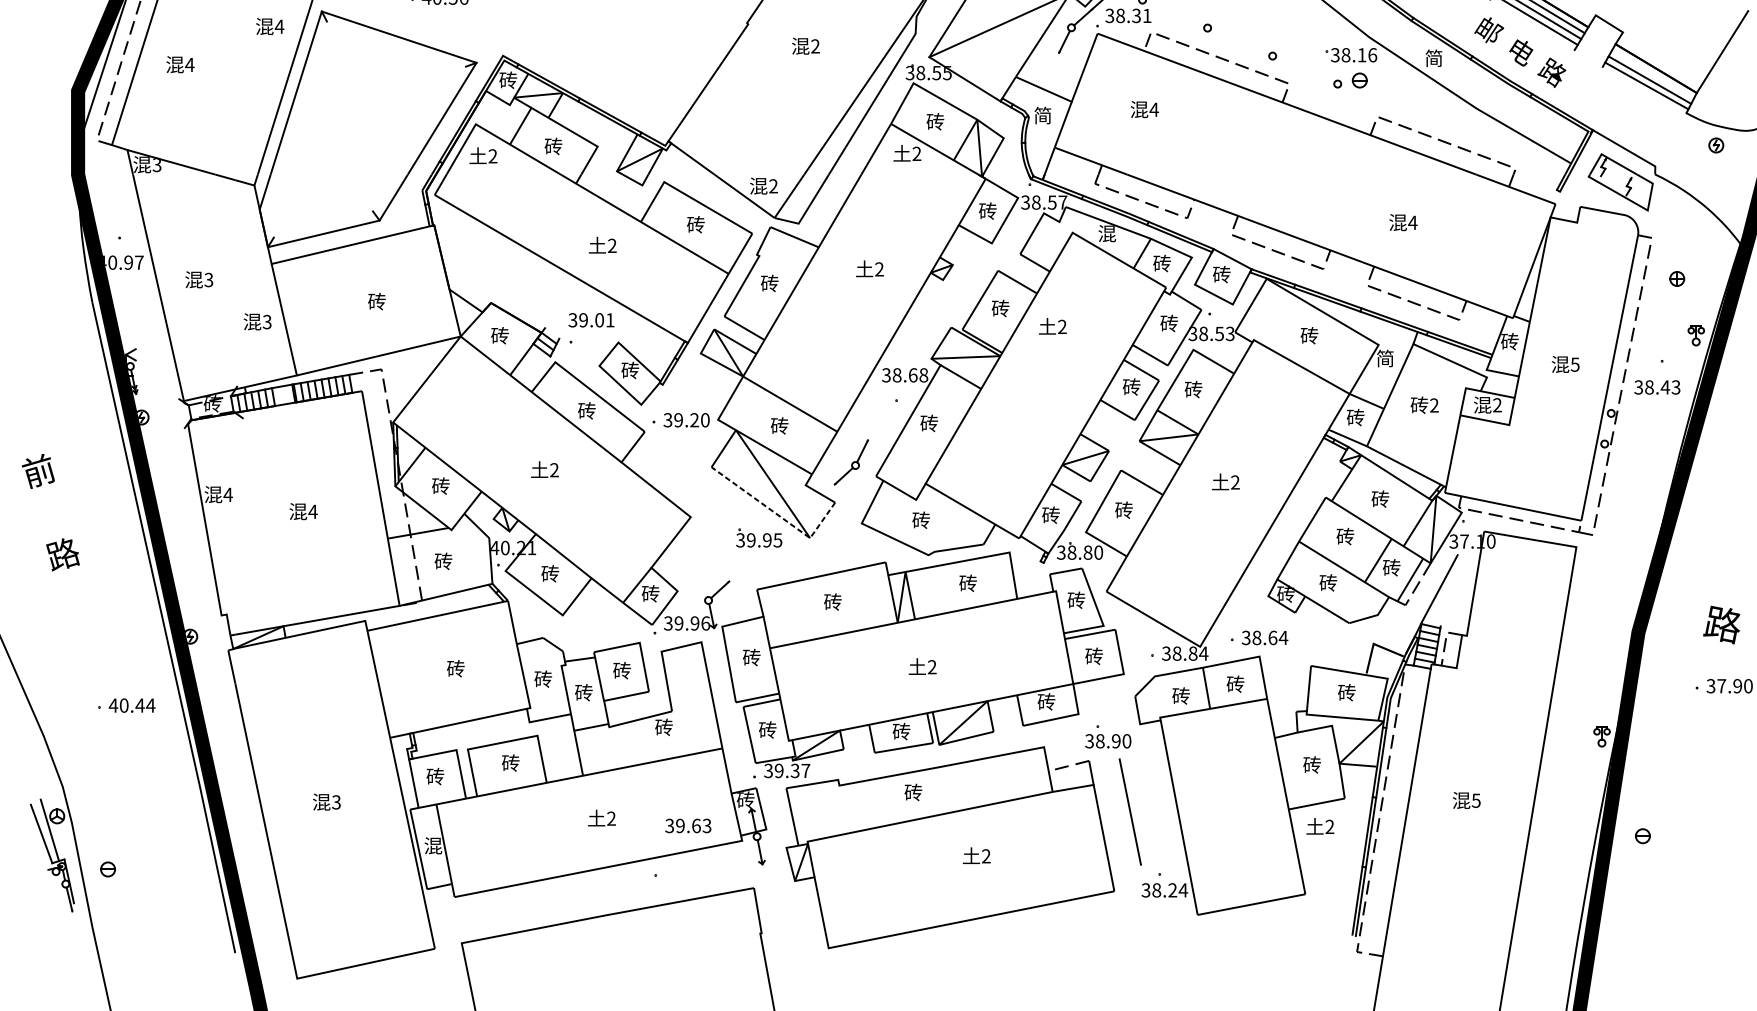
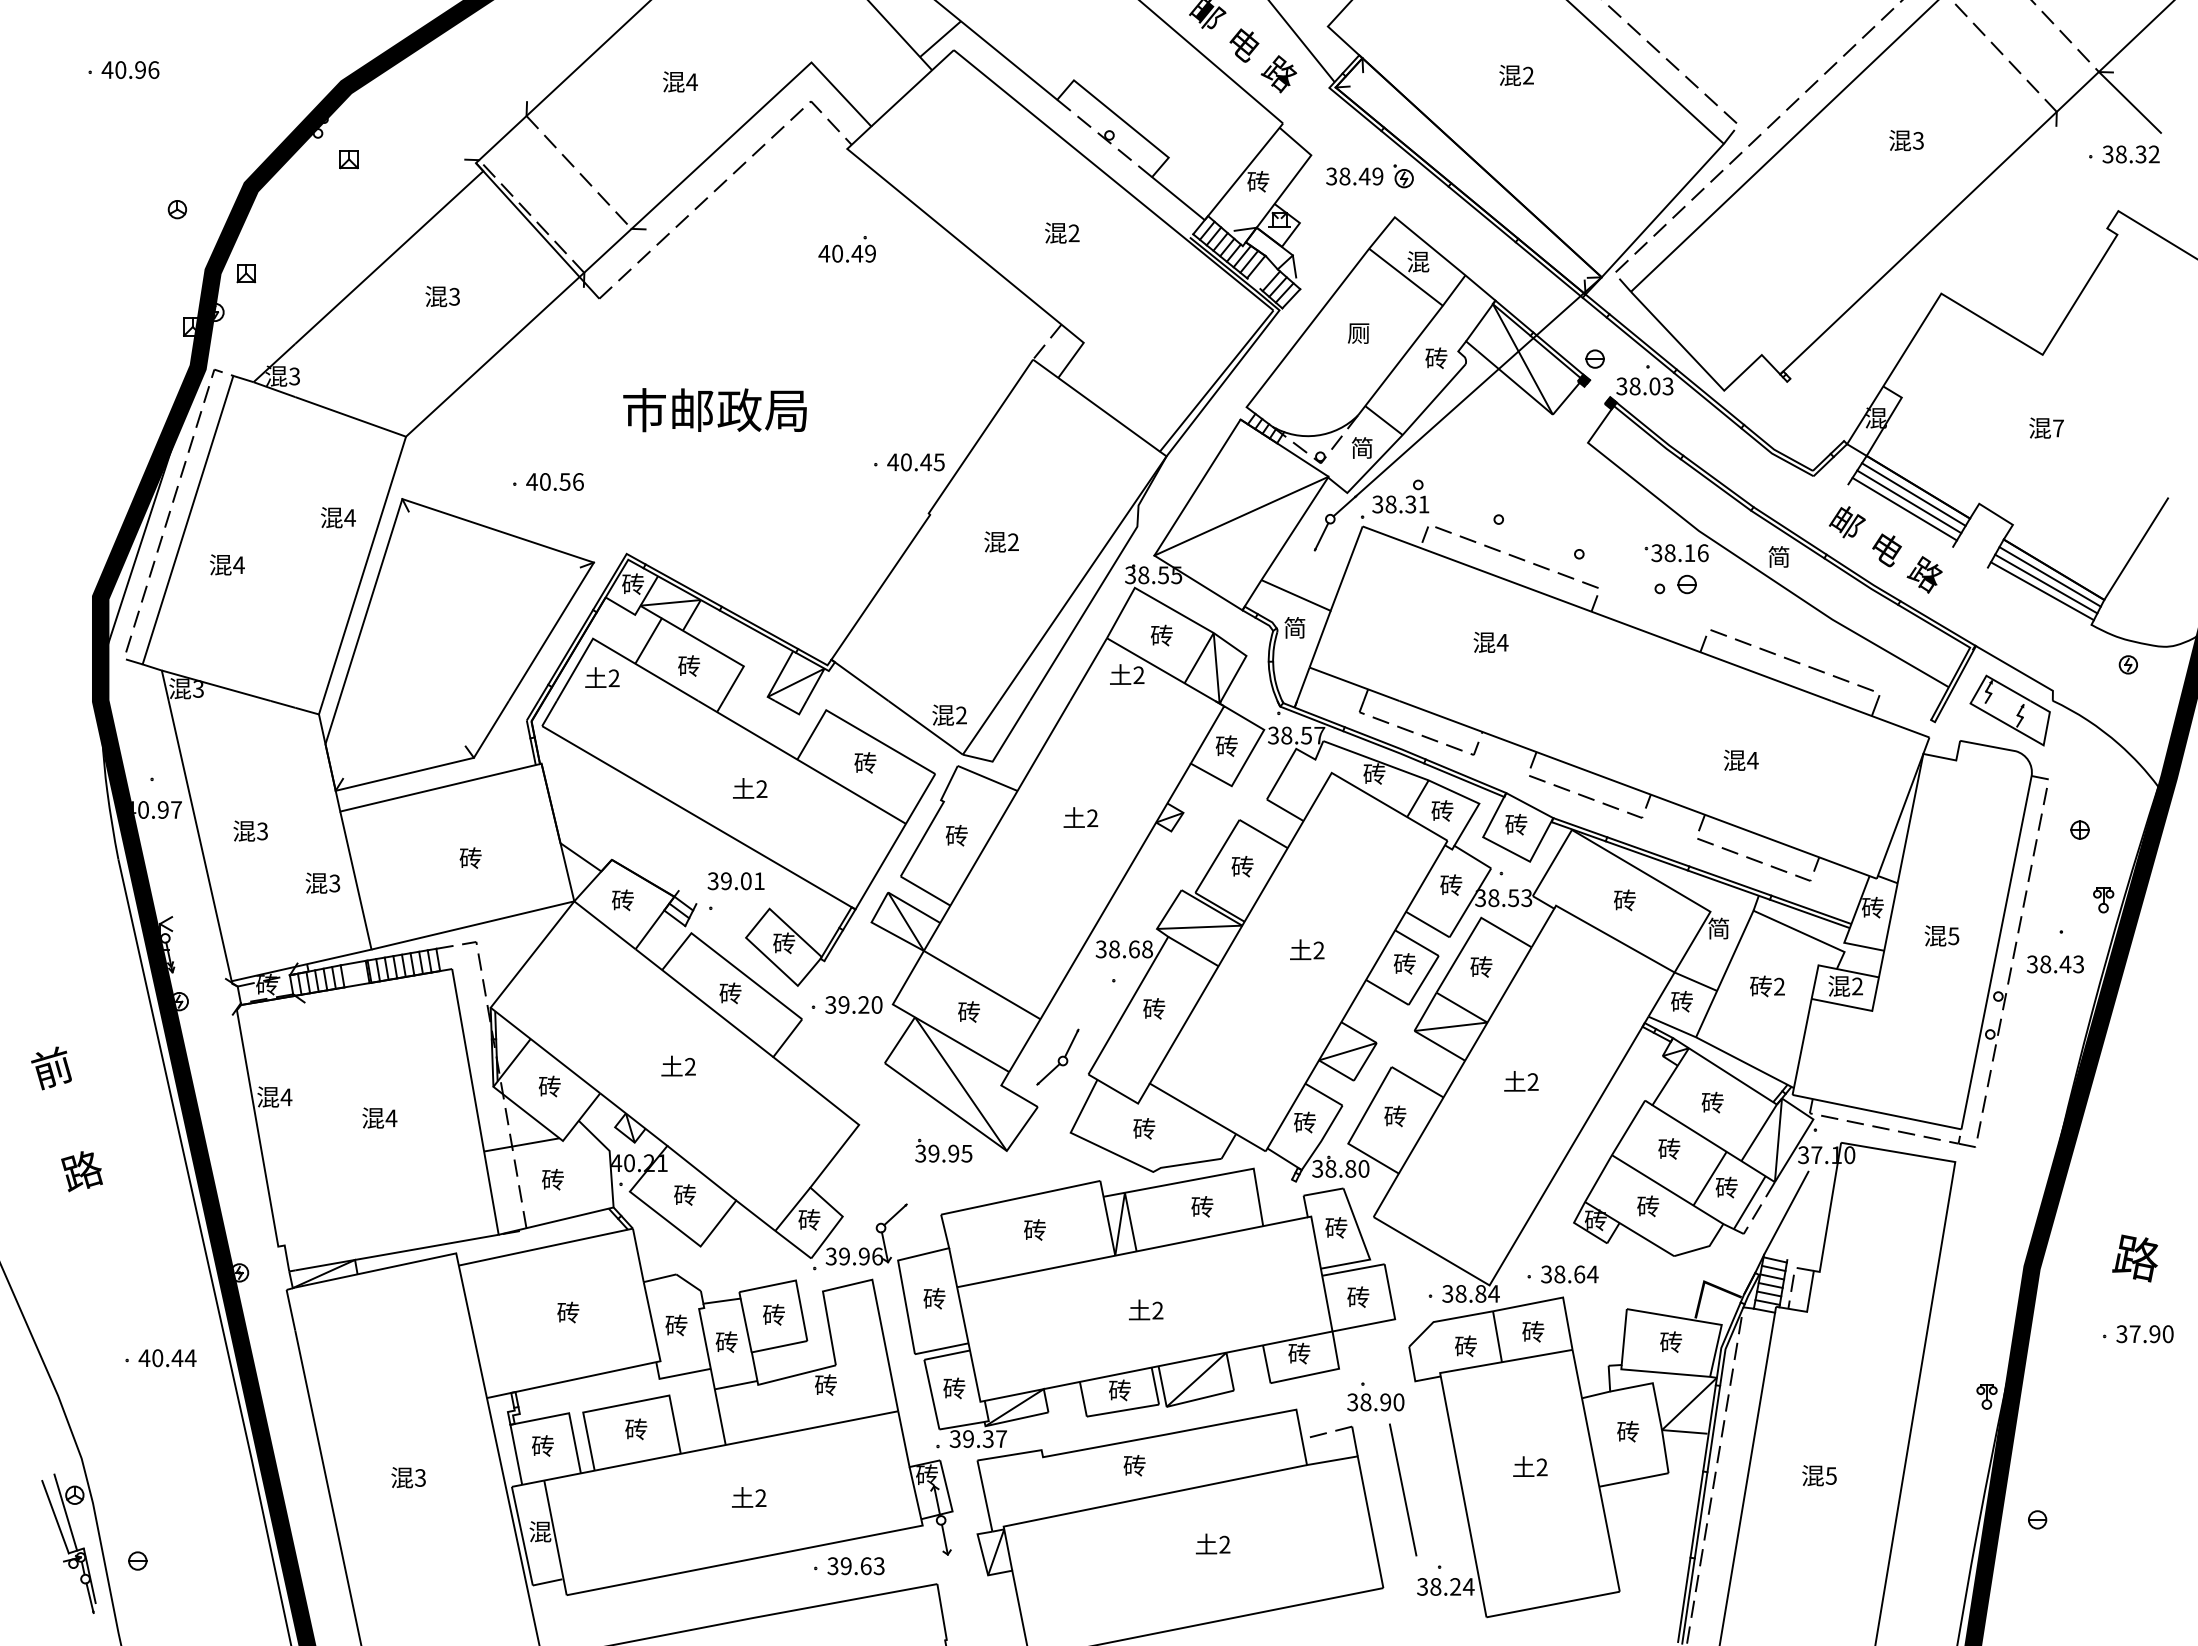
line: (1652, 74) -> (2049, 576), added
text: (1144, 109) -> (1490, 642), moved
text: (1107, 233) -> (1374, 773), 混 -> 砖
text: (1053, 326) -> (1307, 949), moved
line: (779, 515) -> (968, 1123), dashed -> solid
text: (687, 826) -> (855, 1566), moved
text: (1320, 826) -> (1530, 1466), moved

